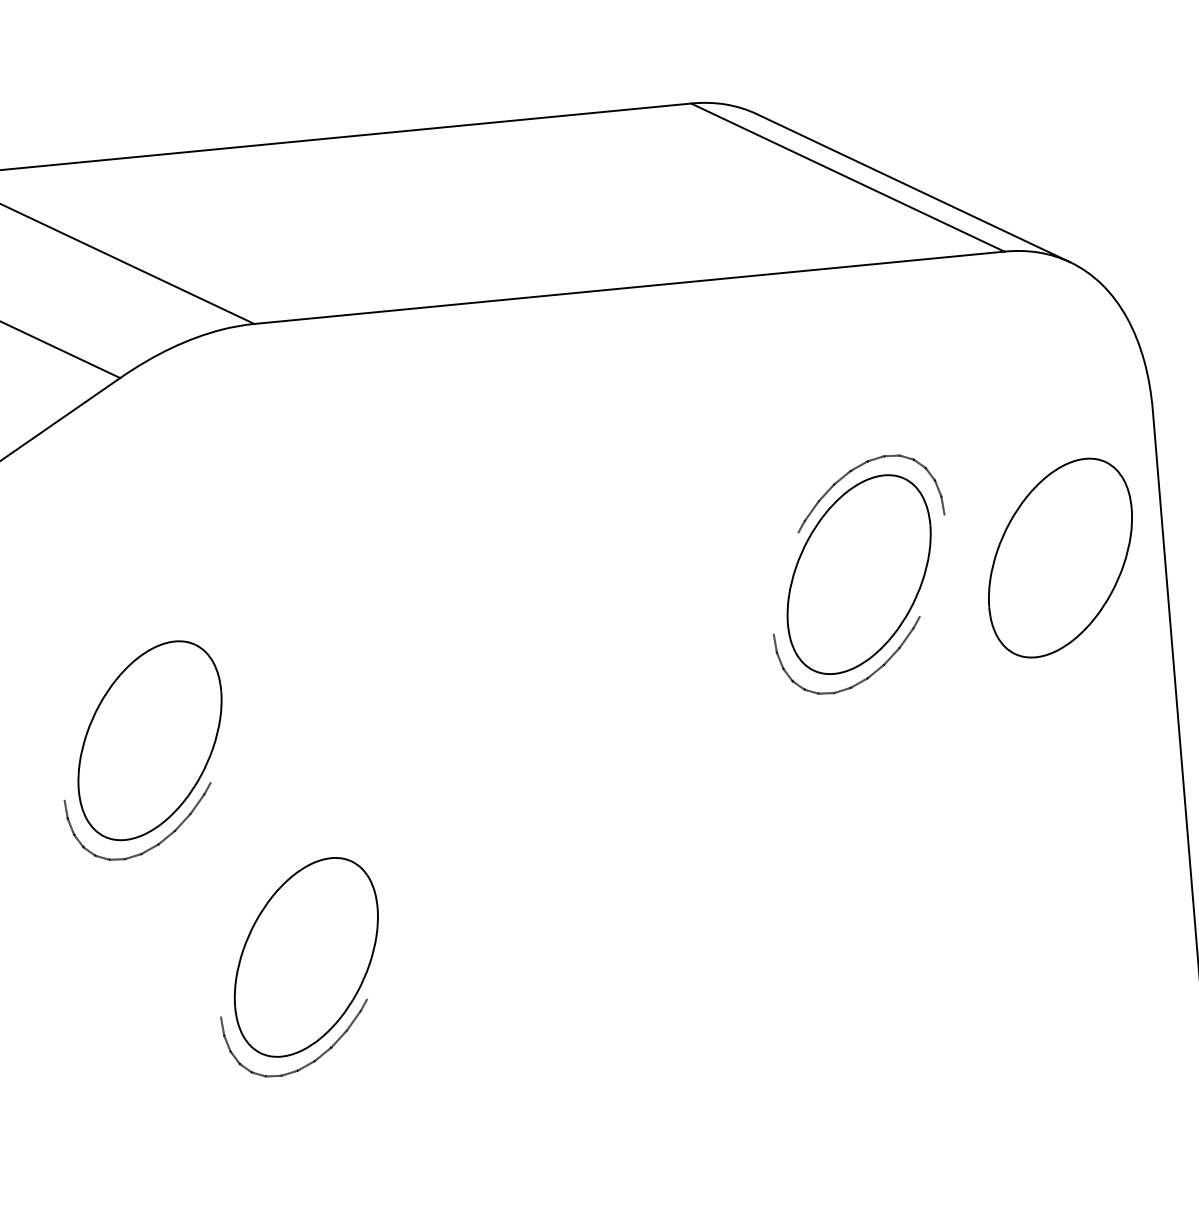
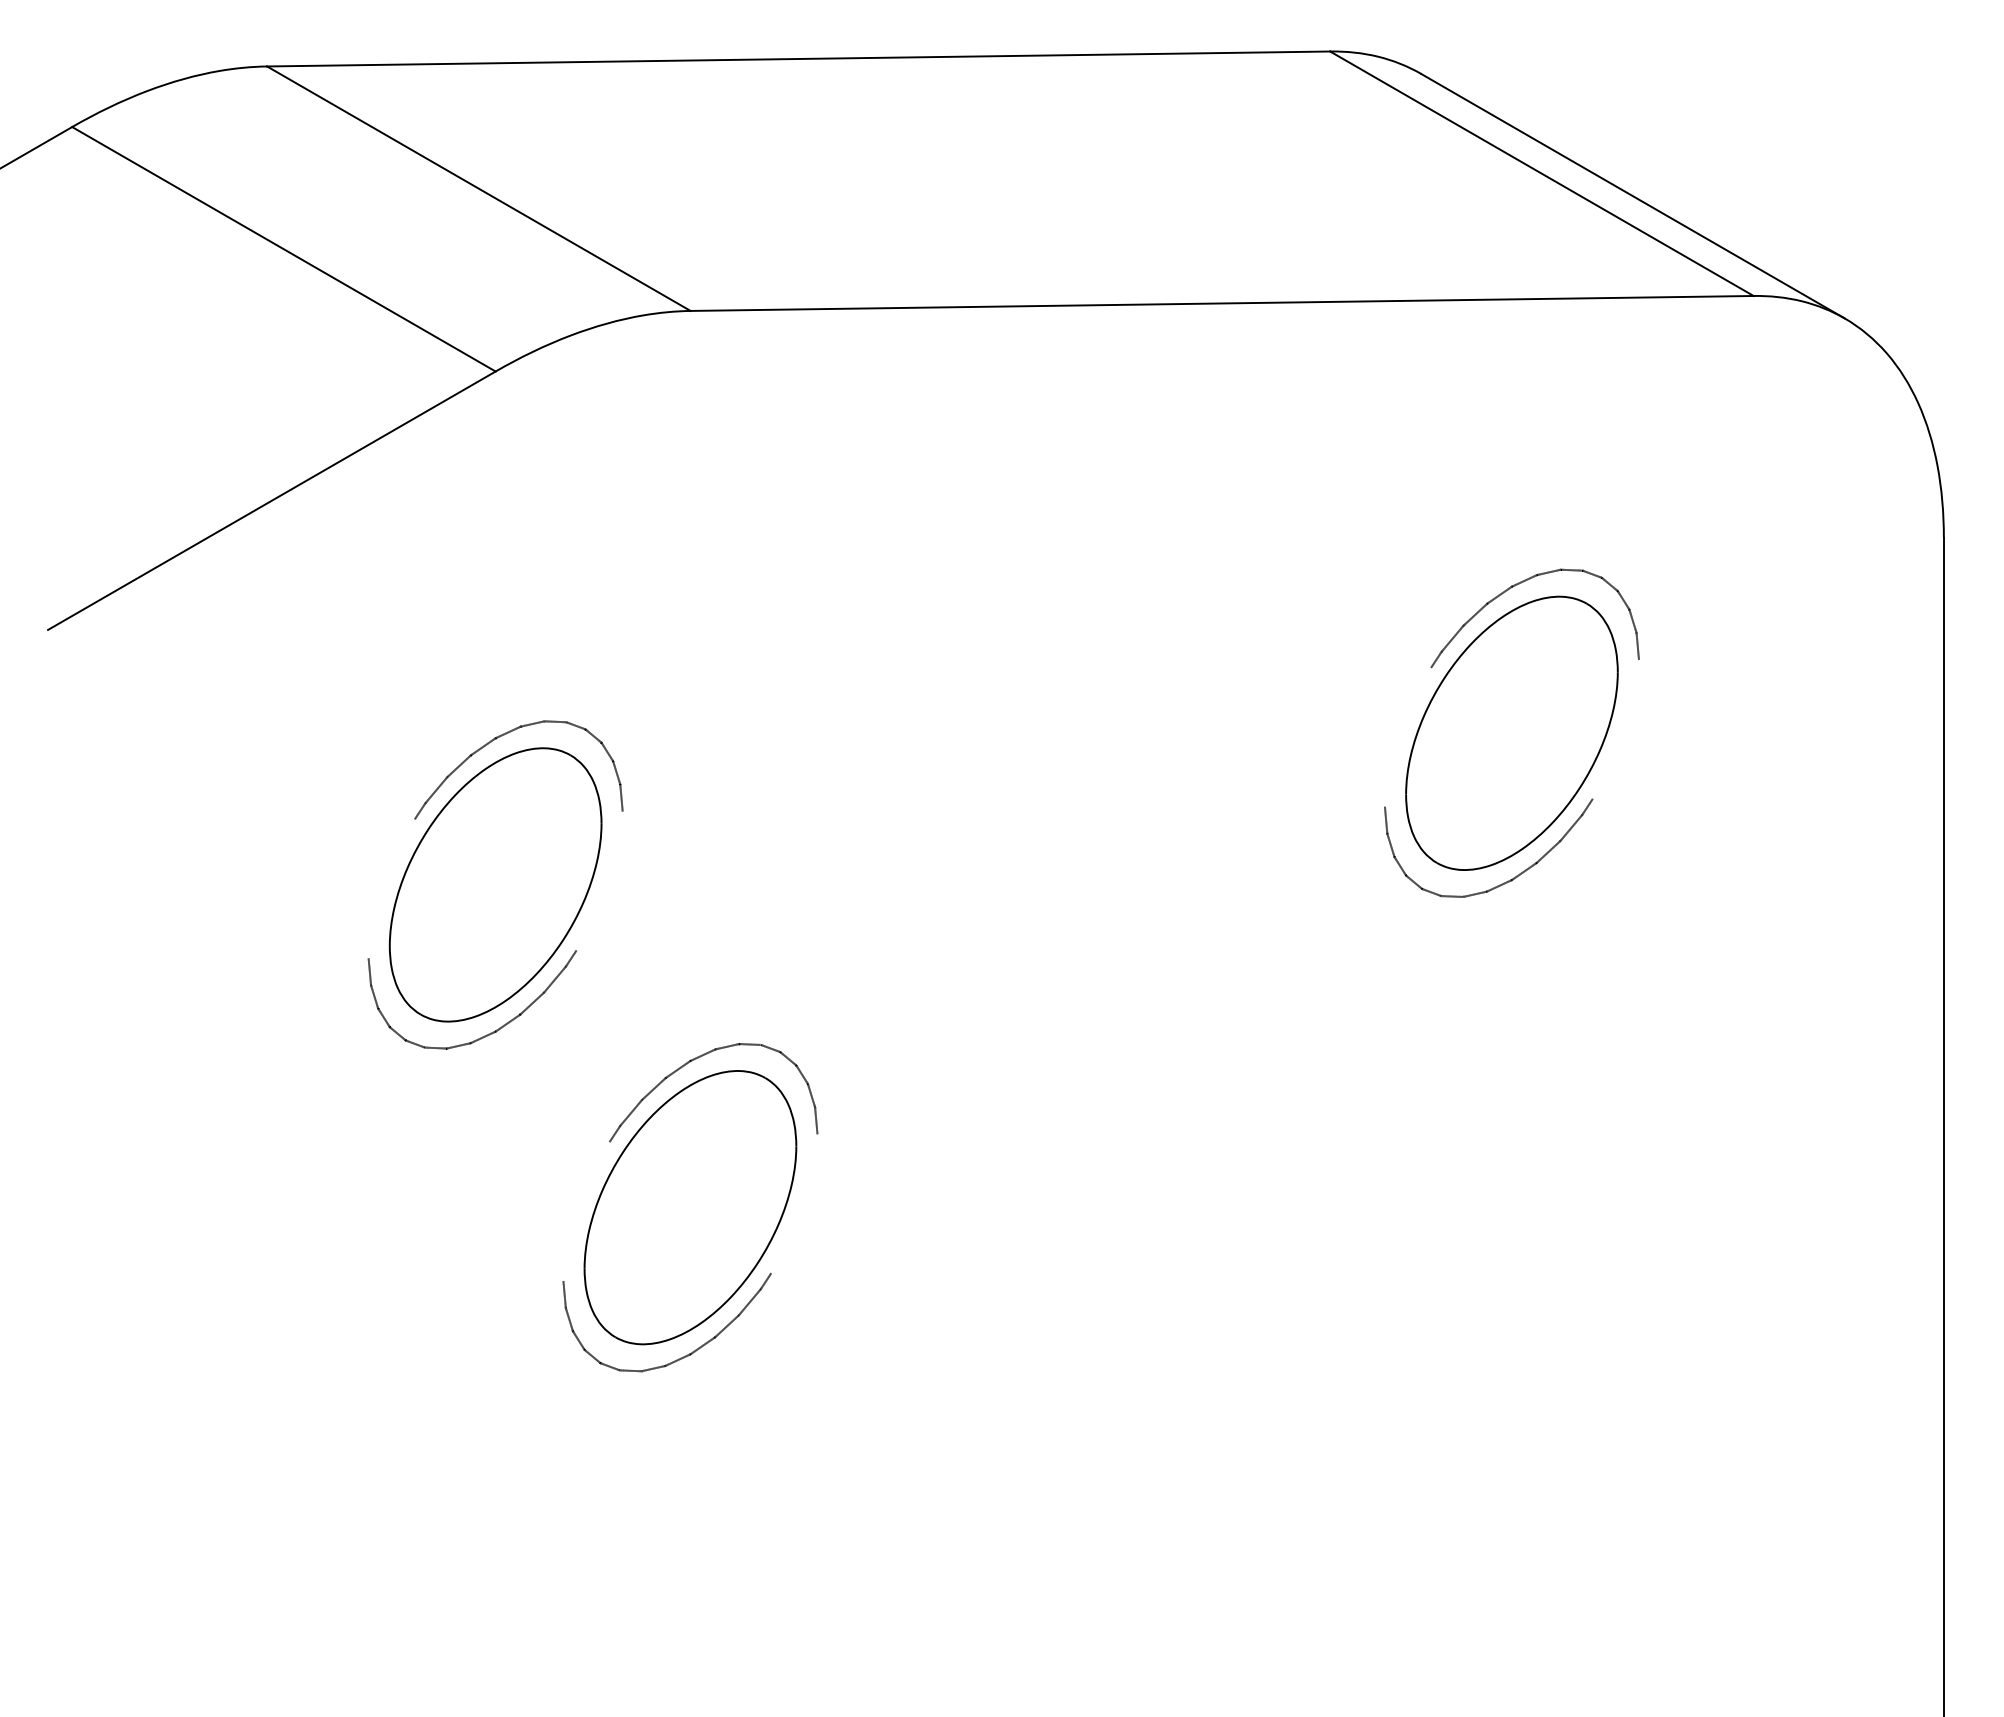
part: (1060, 557) -> (1796, 732), removed
curve: (146, 635) -> (502, 736), added
curve: (302, 852) -> (696, 1059), added

